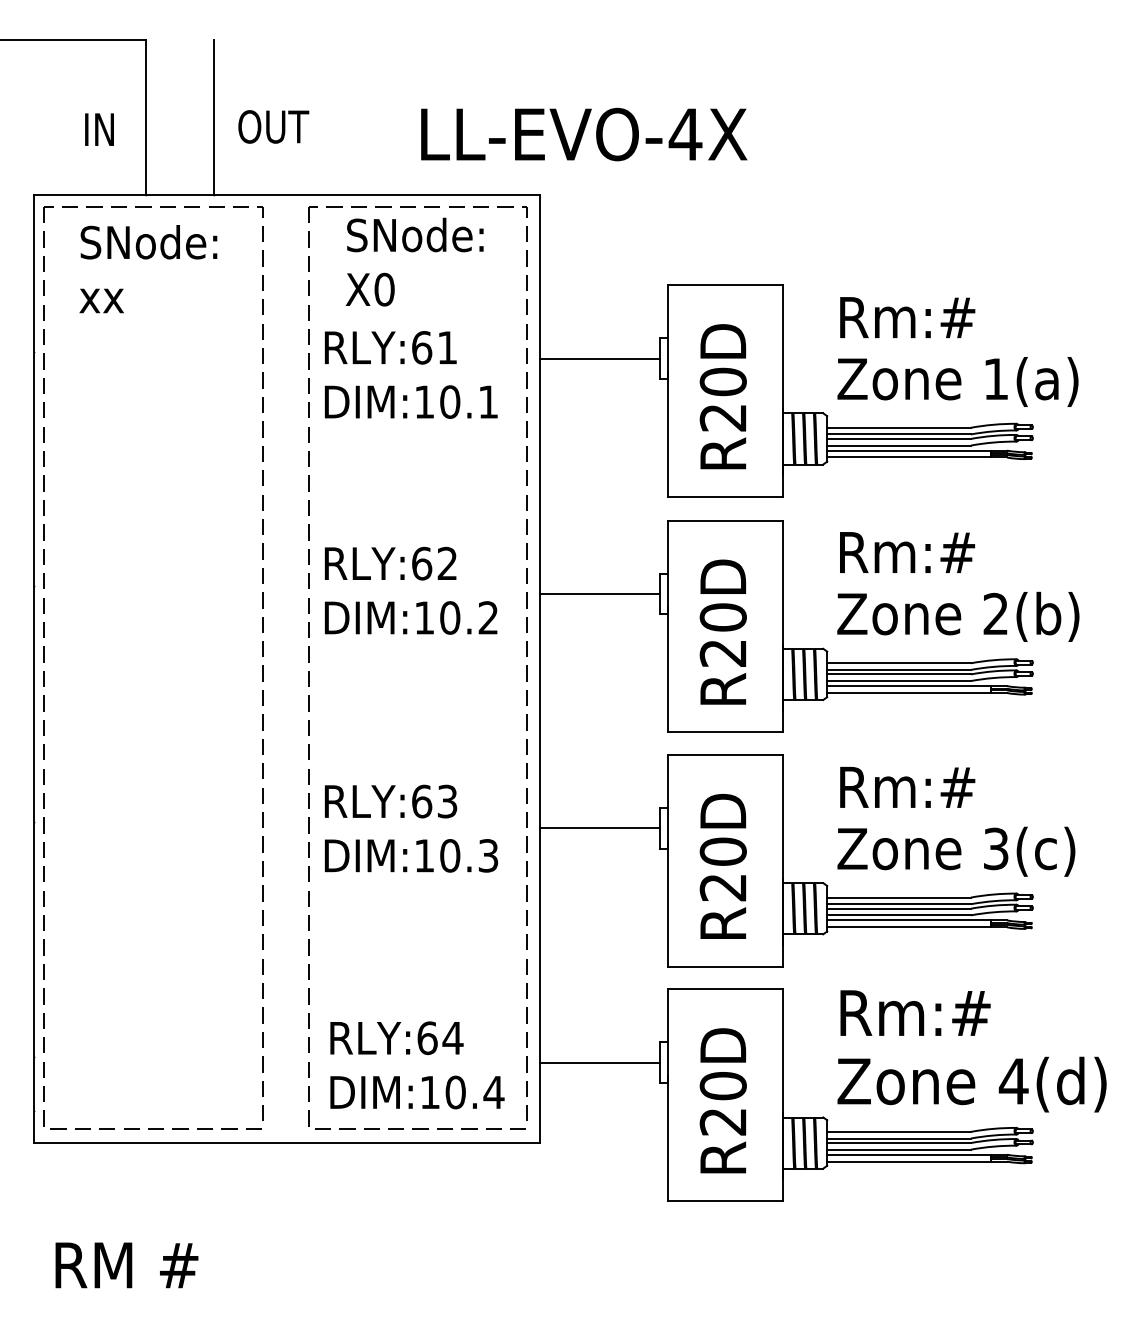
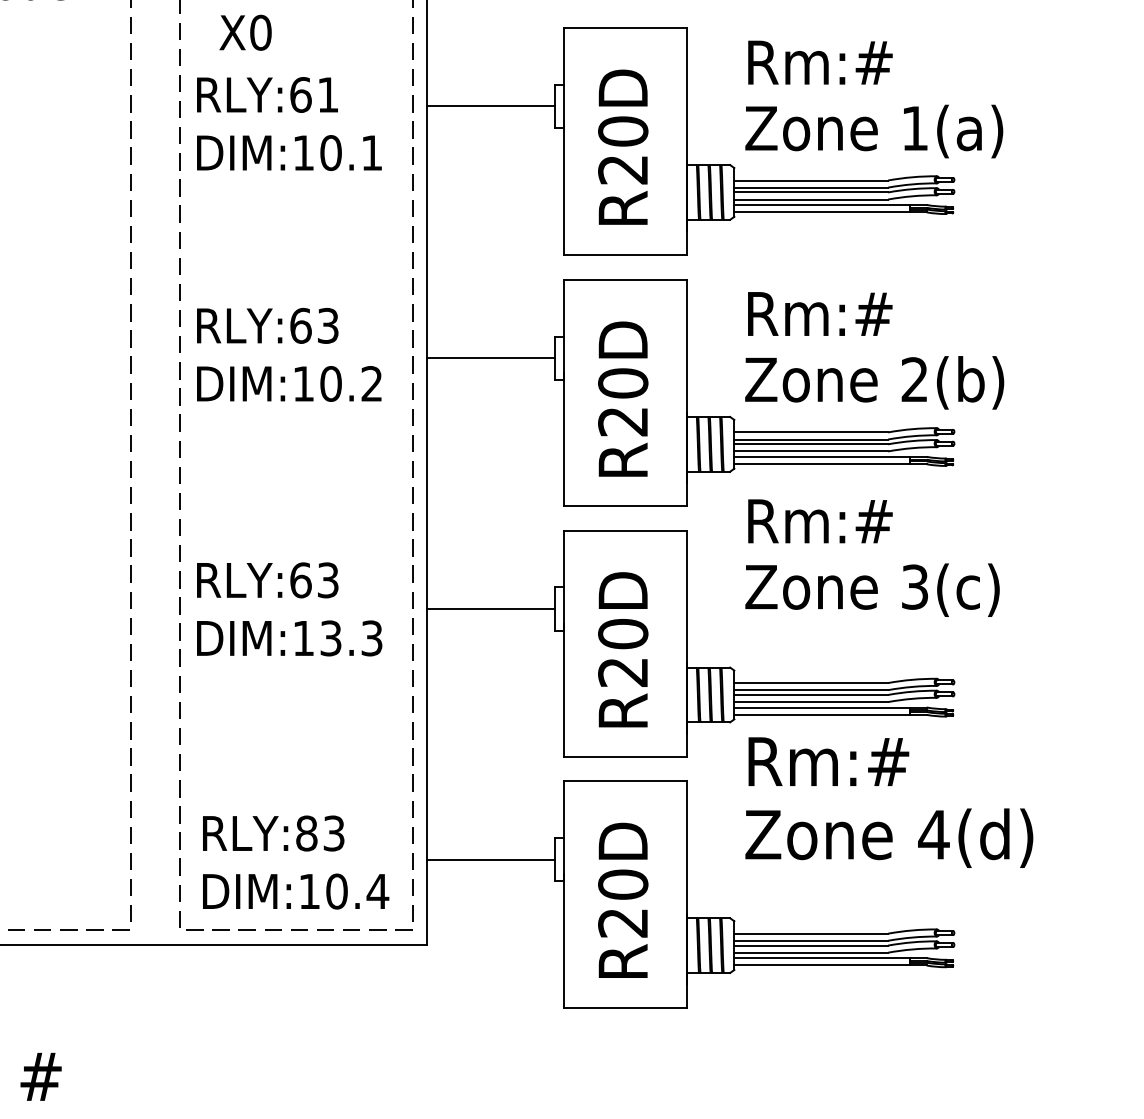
text: (447, 563) -> (328, 325), RLY:62 -> RLY:63
text: (956, 821) -> (872, 557), moved
text: (450, 855) -> (331, 638), DIM:10.3 -> DIM:13.3
text: (440, 1038) -> (320, 833), RLY:64 -> RLY:83
text: (971, 1051) -> (888, 802), moved

